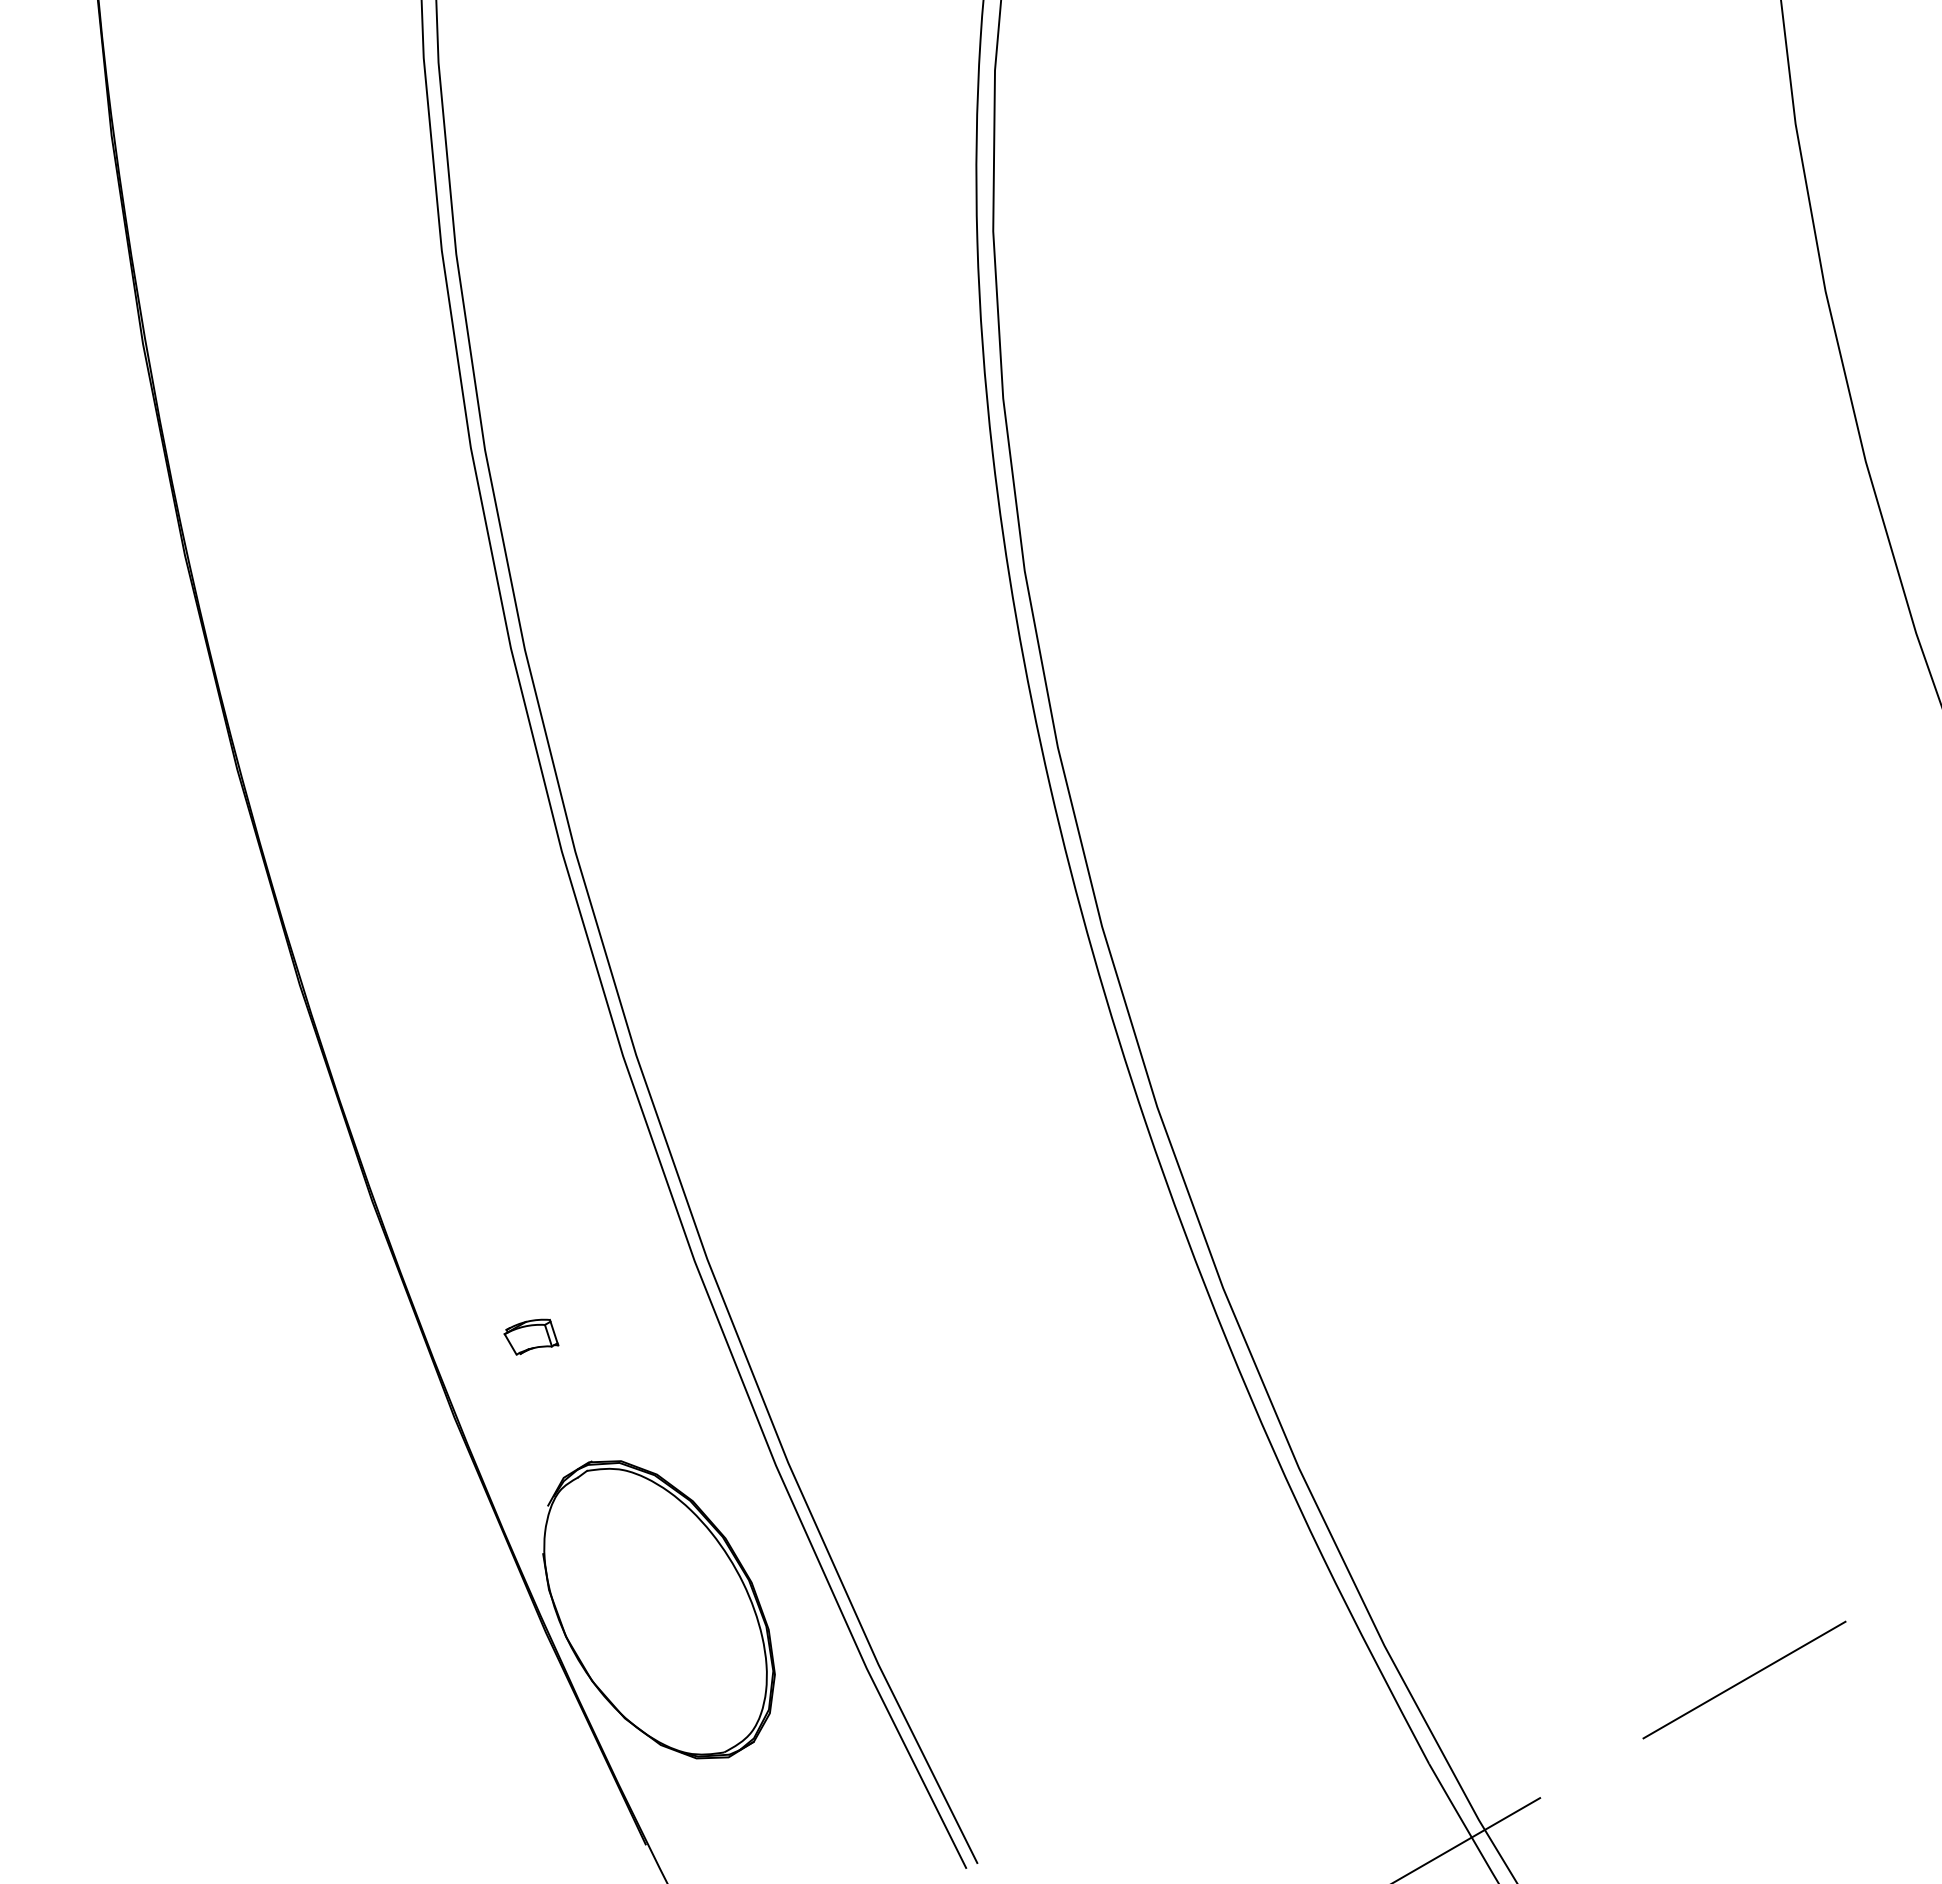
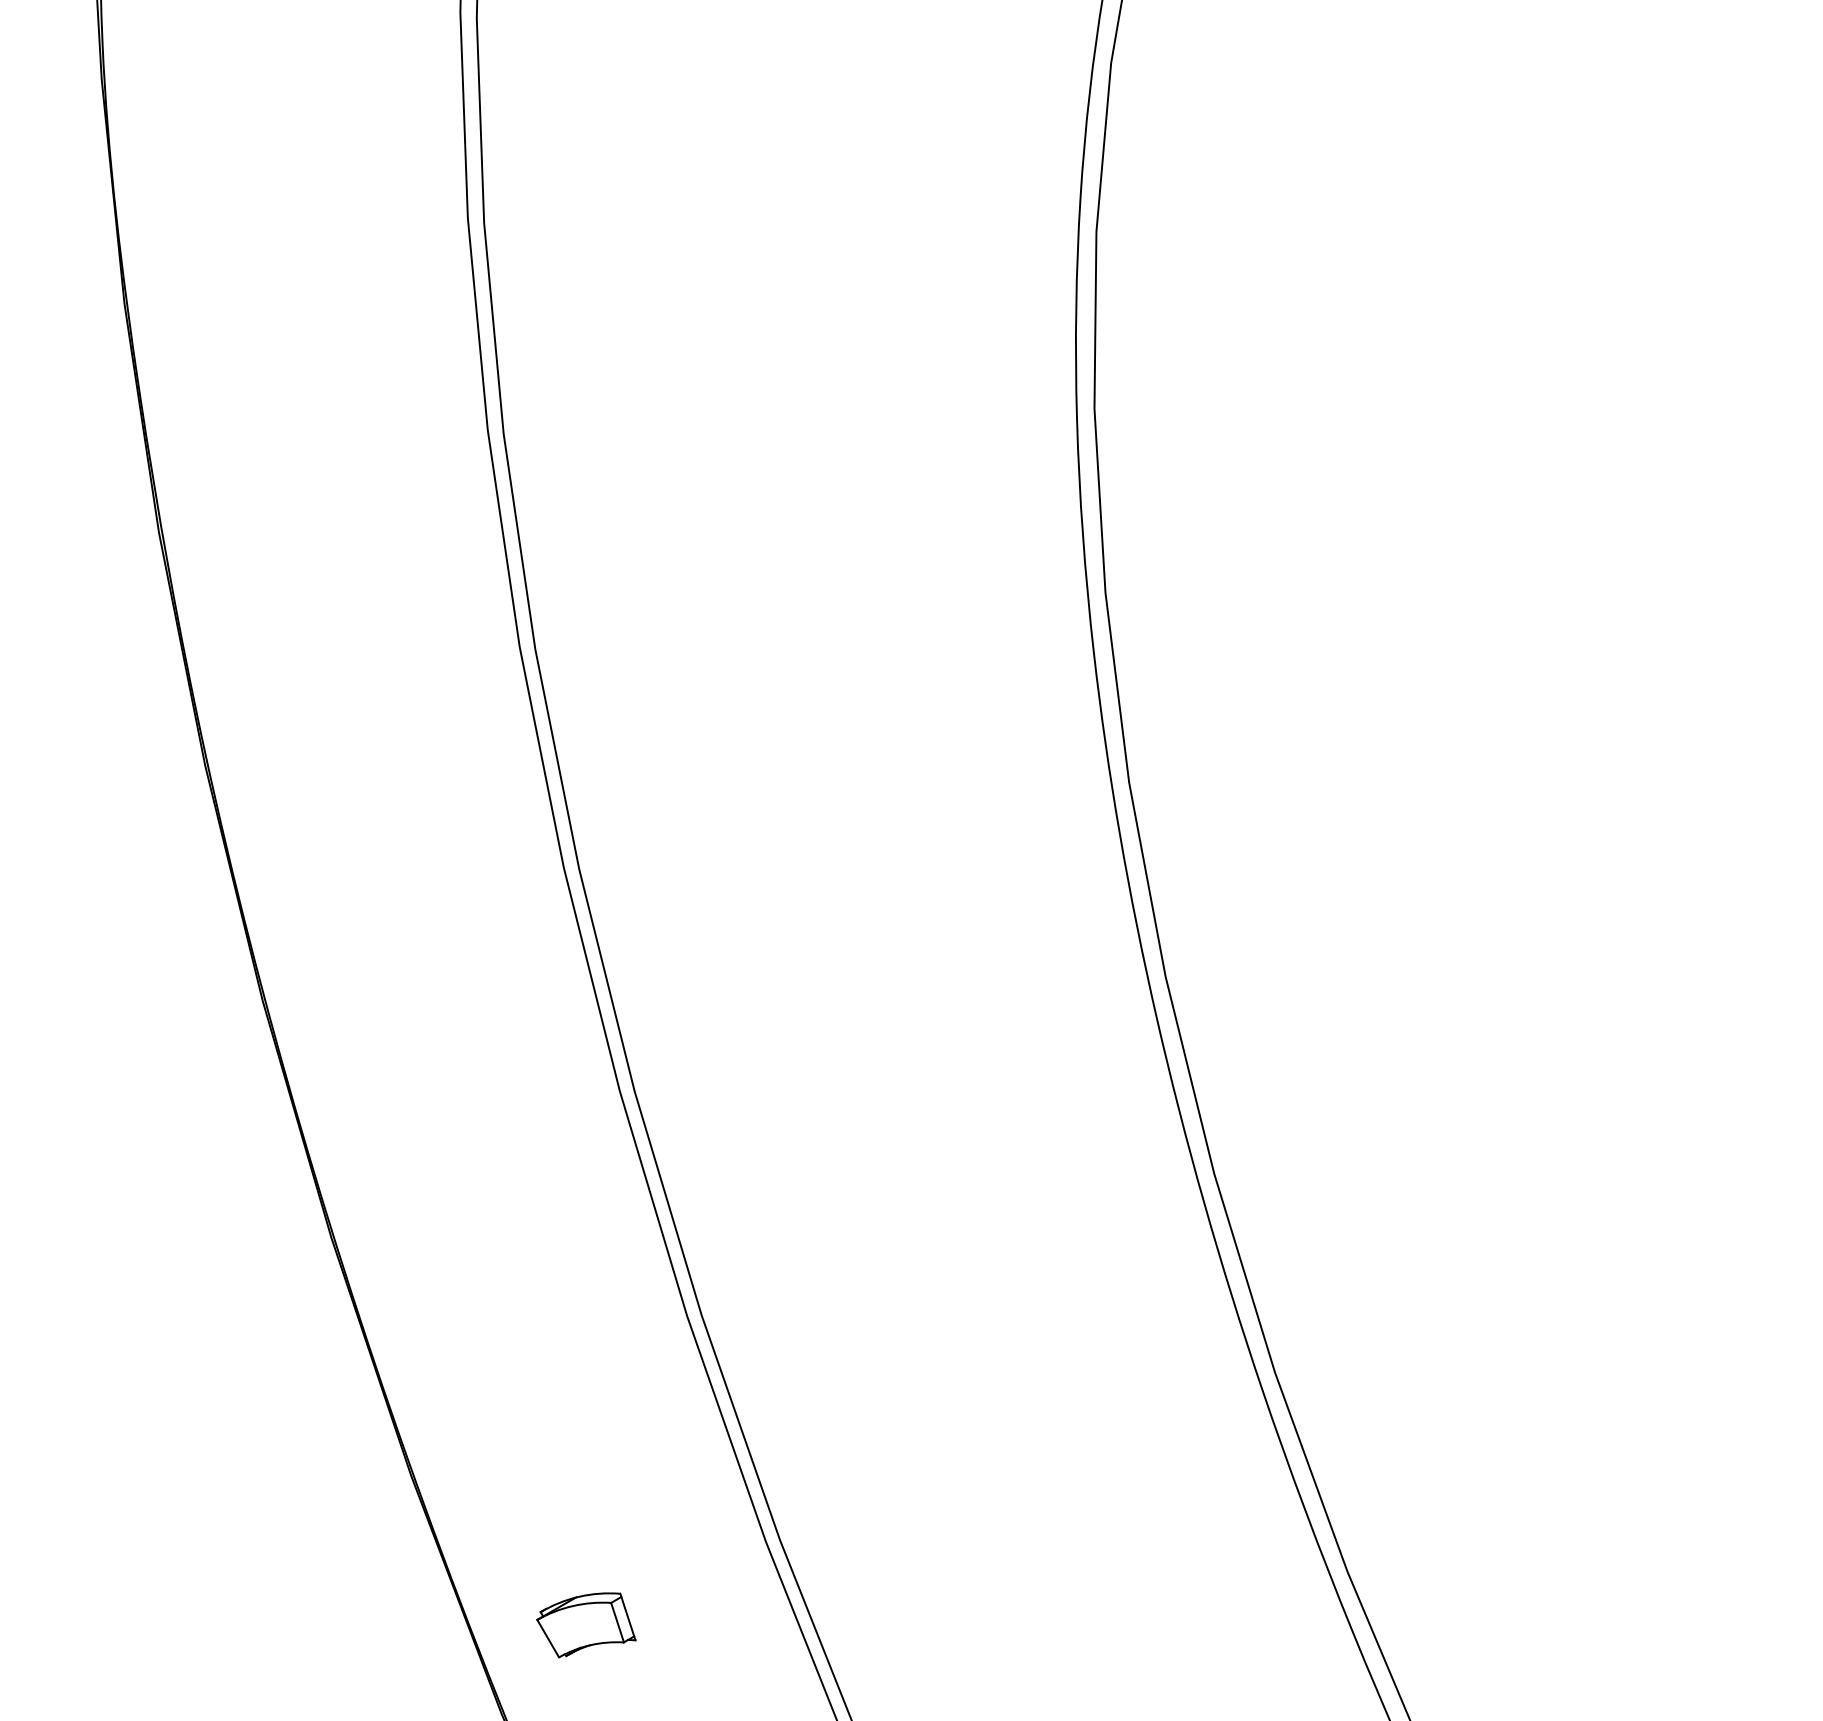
part: (531, 1337) -> (586, 1625), size x1.67

